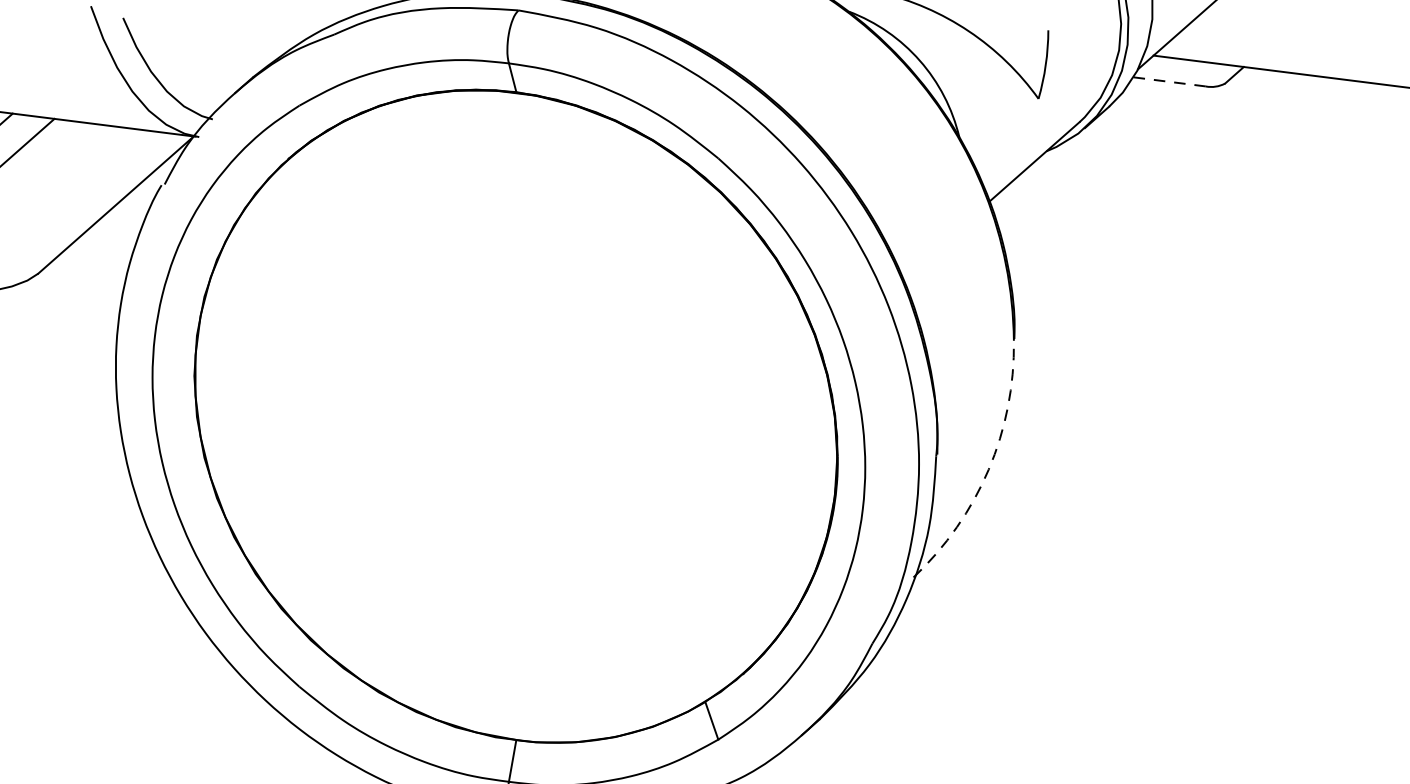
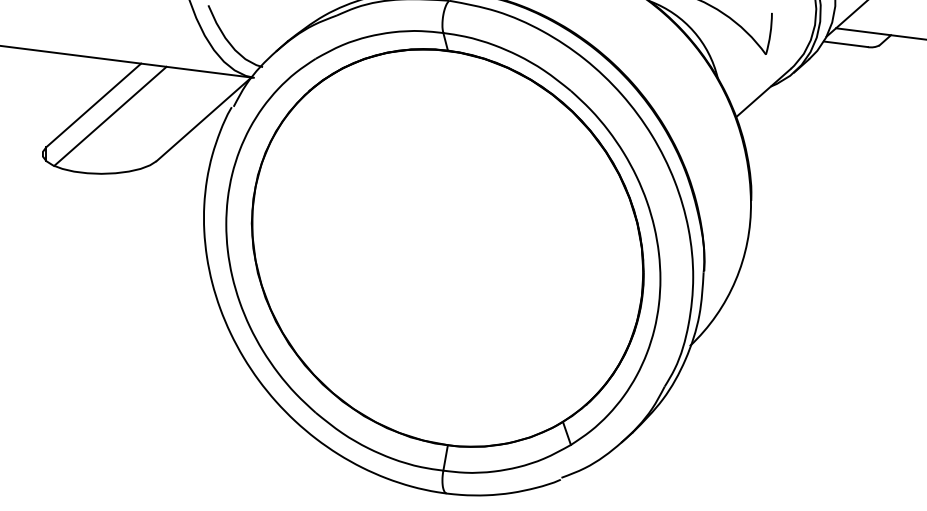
line: (1170, 82) -> (846, 44), dashed -> solid
arc: (988, 469) -> (735, 280), dashed -> solid

